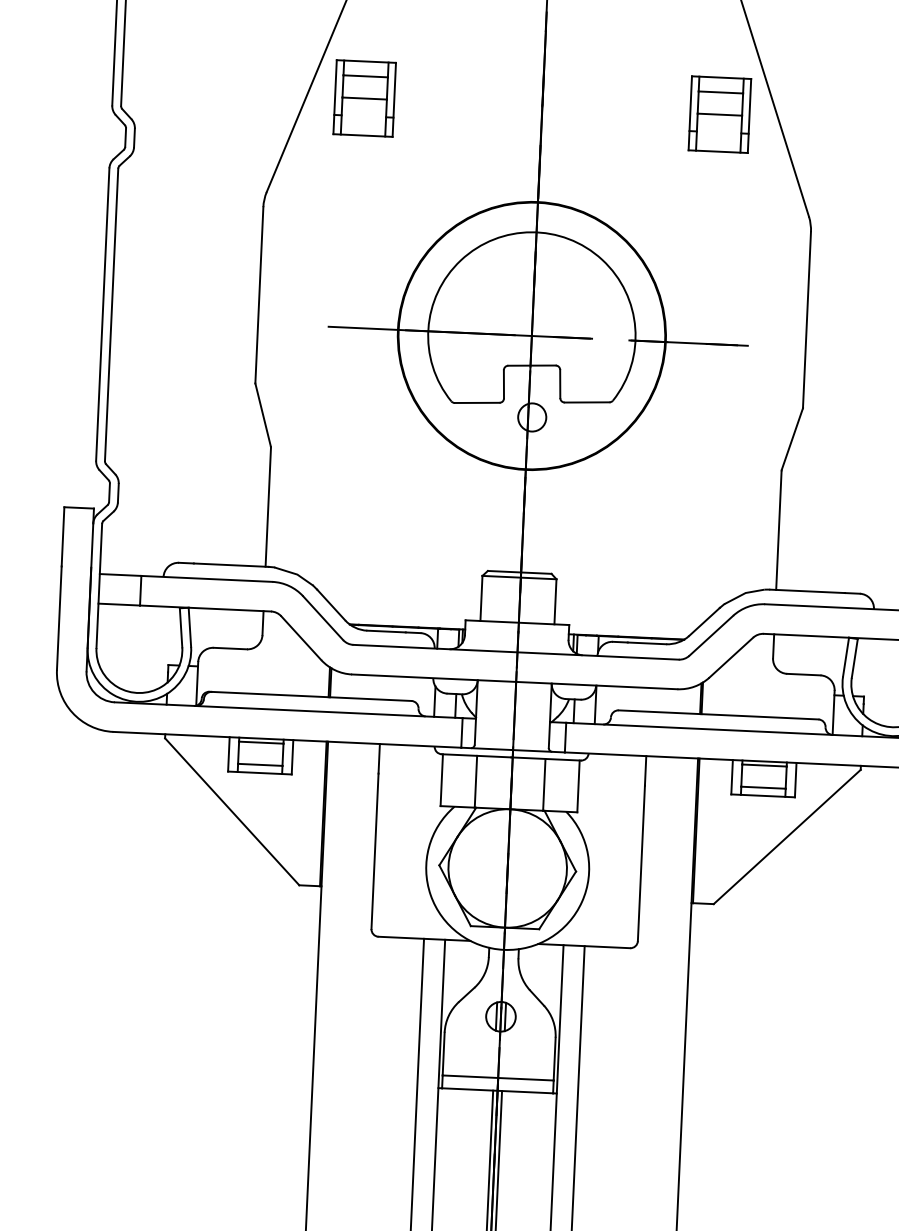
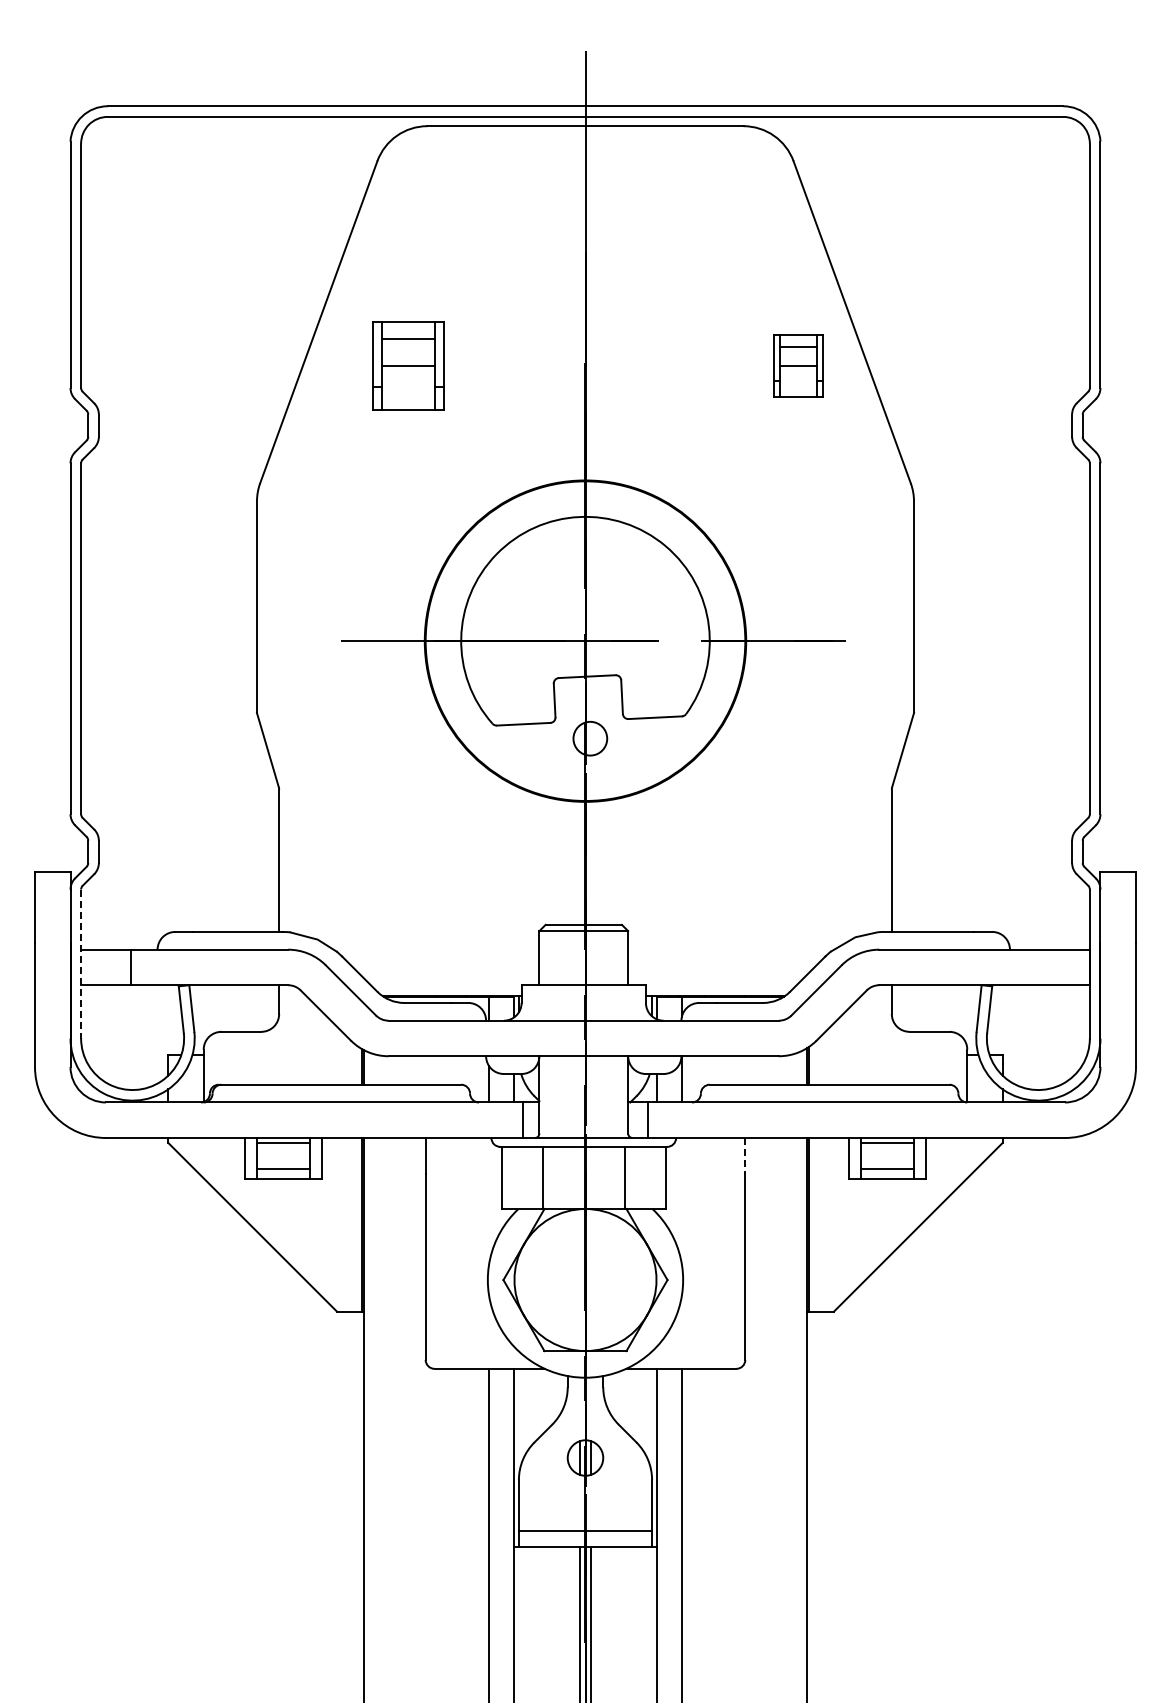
part: (364, 98) -> (408, 365), moved
part: (719, 114) -> (798, 365), size x0.7
line: (99, 586) -> (81, 964), solid -> dashed
line: (645, 770) -> (745, 1155), solid -> dashed

